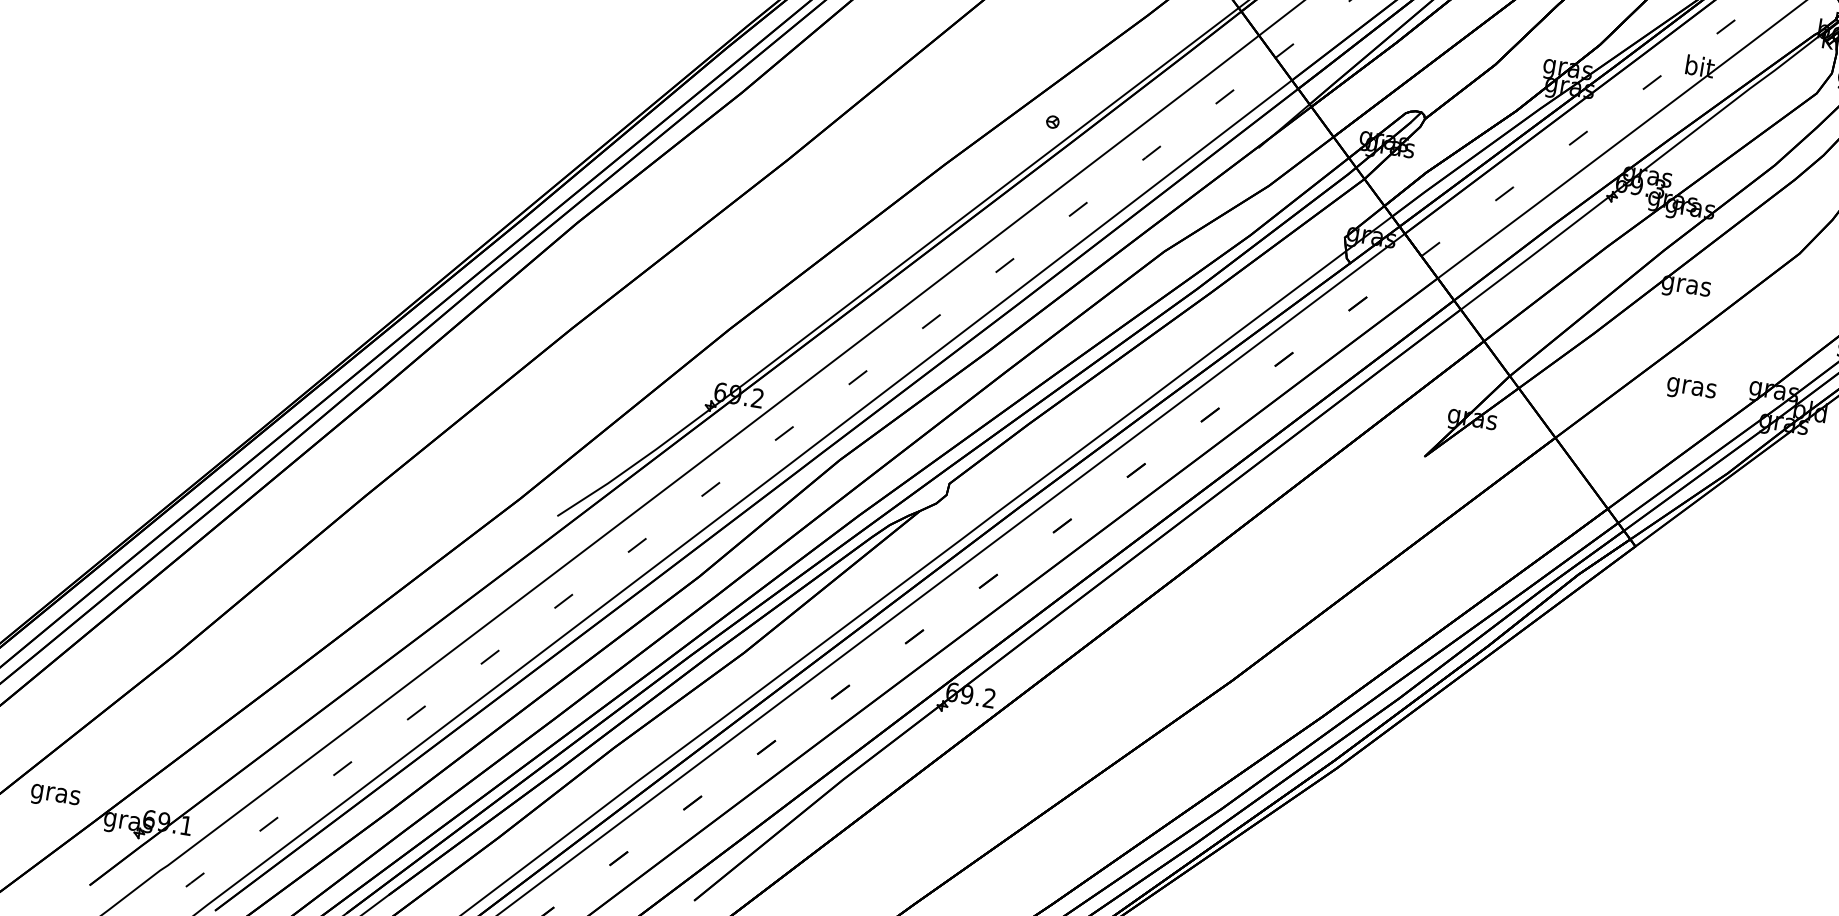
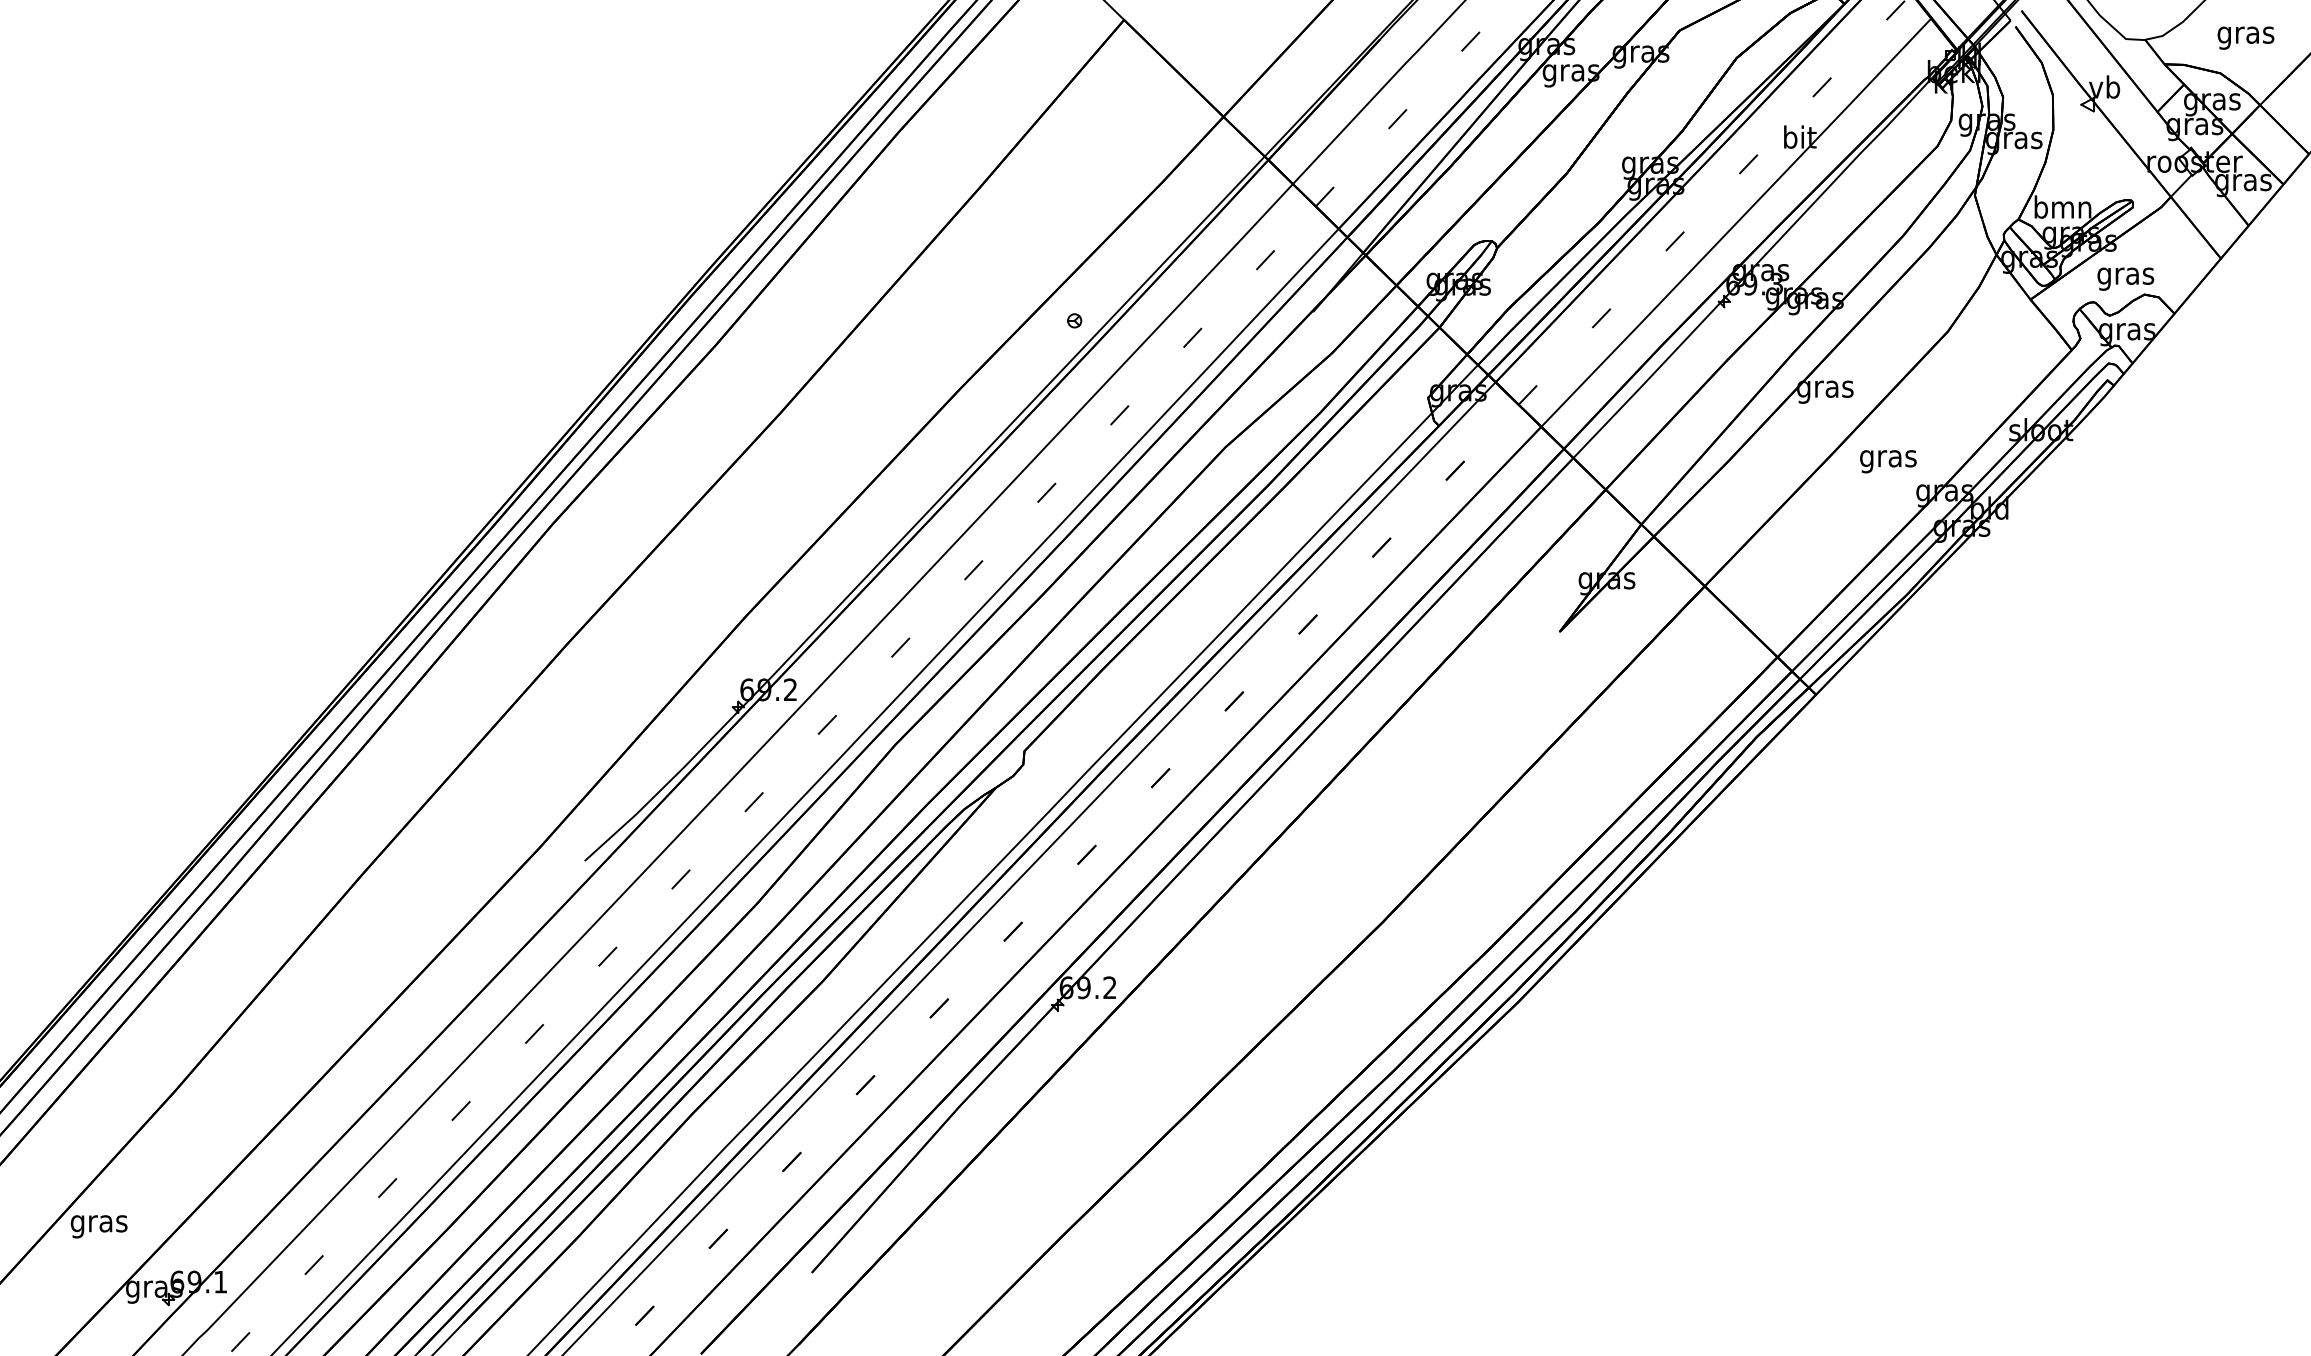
text: (1691, 389) -> (1888, 461), moved
text: (54, 796) -> (98, 1226), moved

